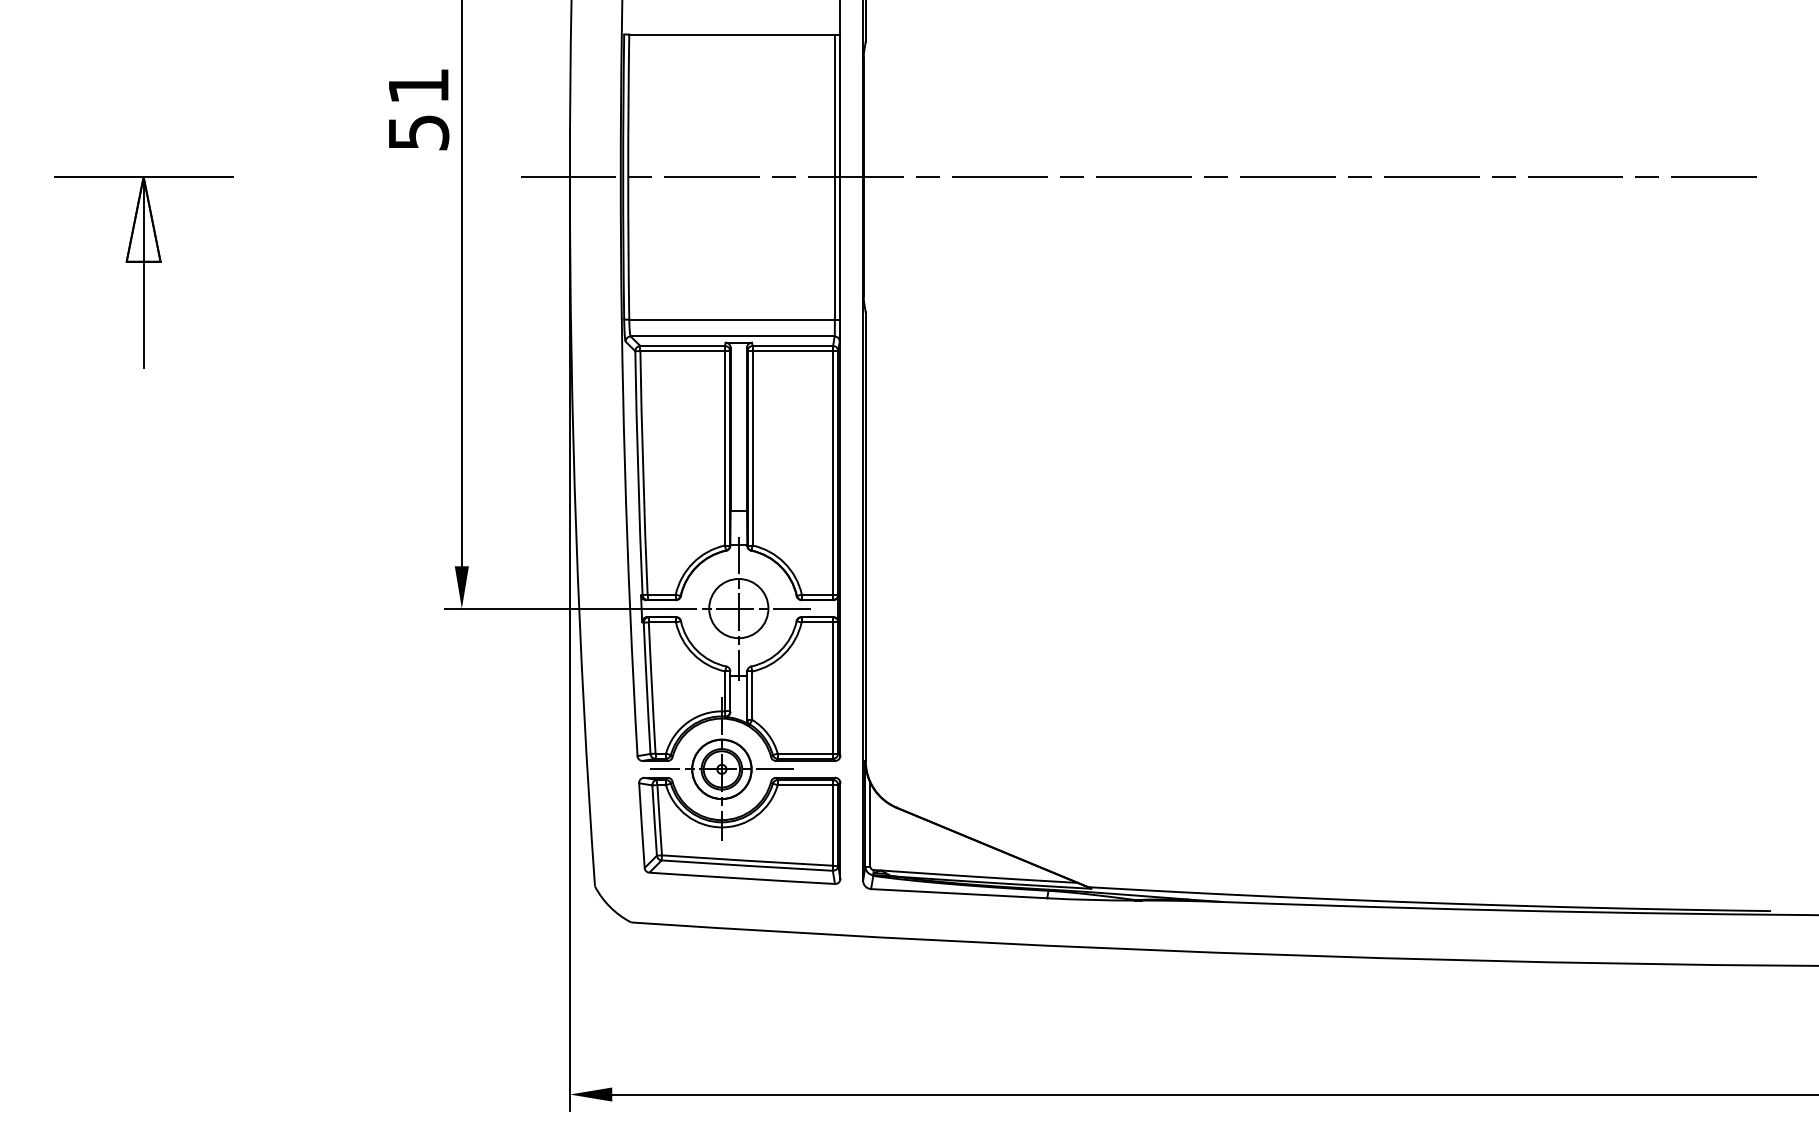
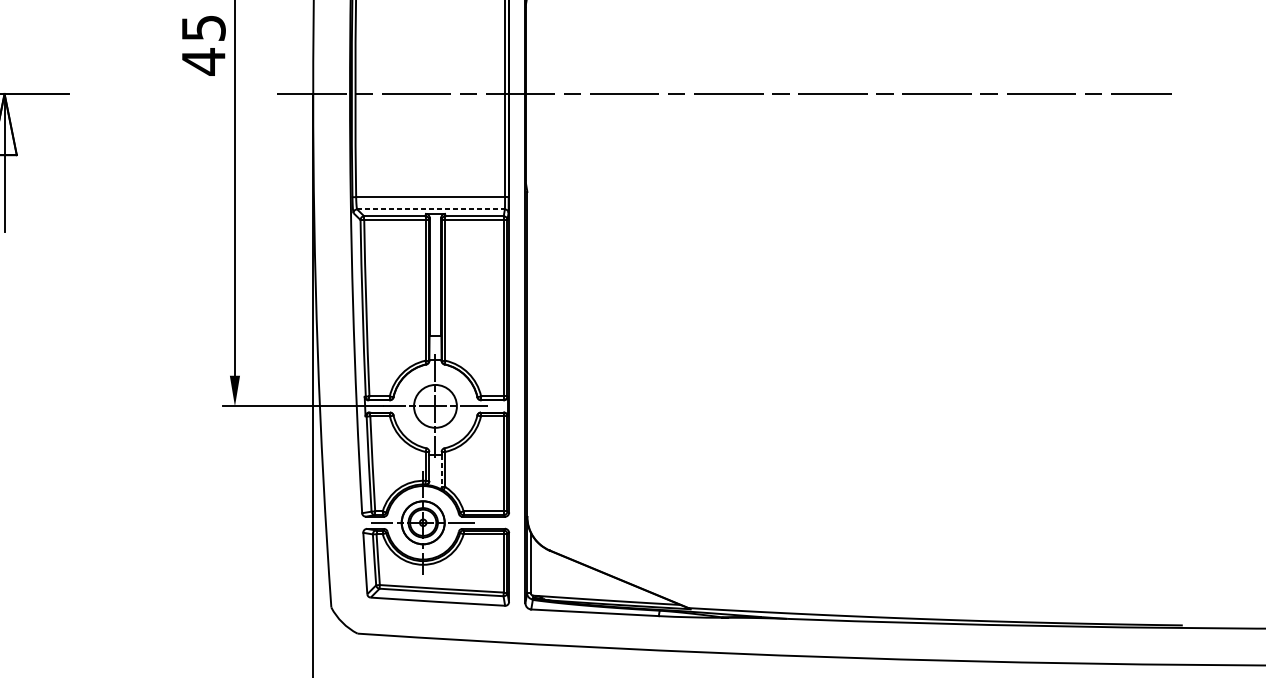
text: (419, 110) -> (204, 45), 51 -> 45
line: (733, 336) -> (431, 209), solid -> dashed
line: (747, 698) -> (441, 471), solid -> dashed

